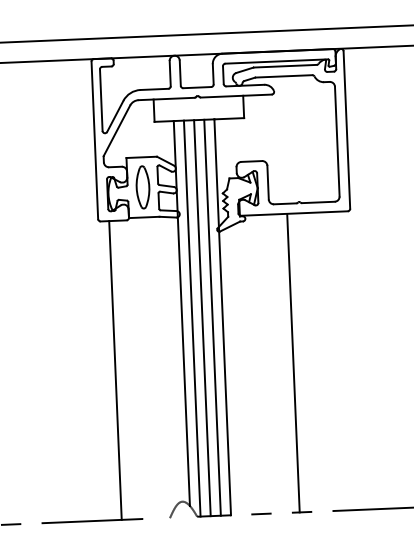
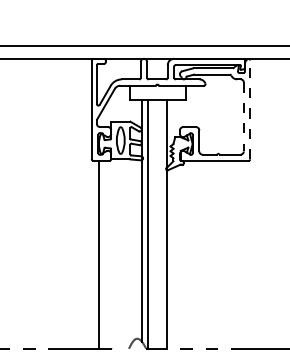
line: (347, 129) -> (250, 109), solid -> dashed
line: (336, 142) -> (243, 117), solid -> dashed
line: (211, 316) -> (160, 223), removed
line: (202, 317) -> (154, 223), removed
line: (293, 362) -> (210, 254), removed

